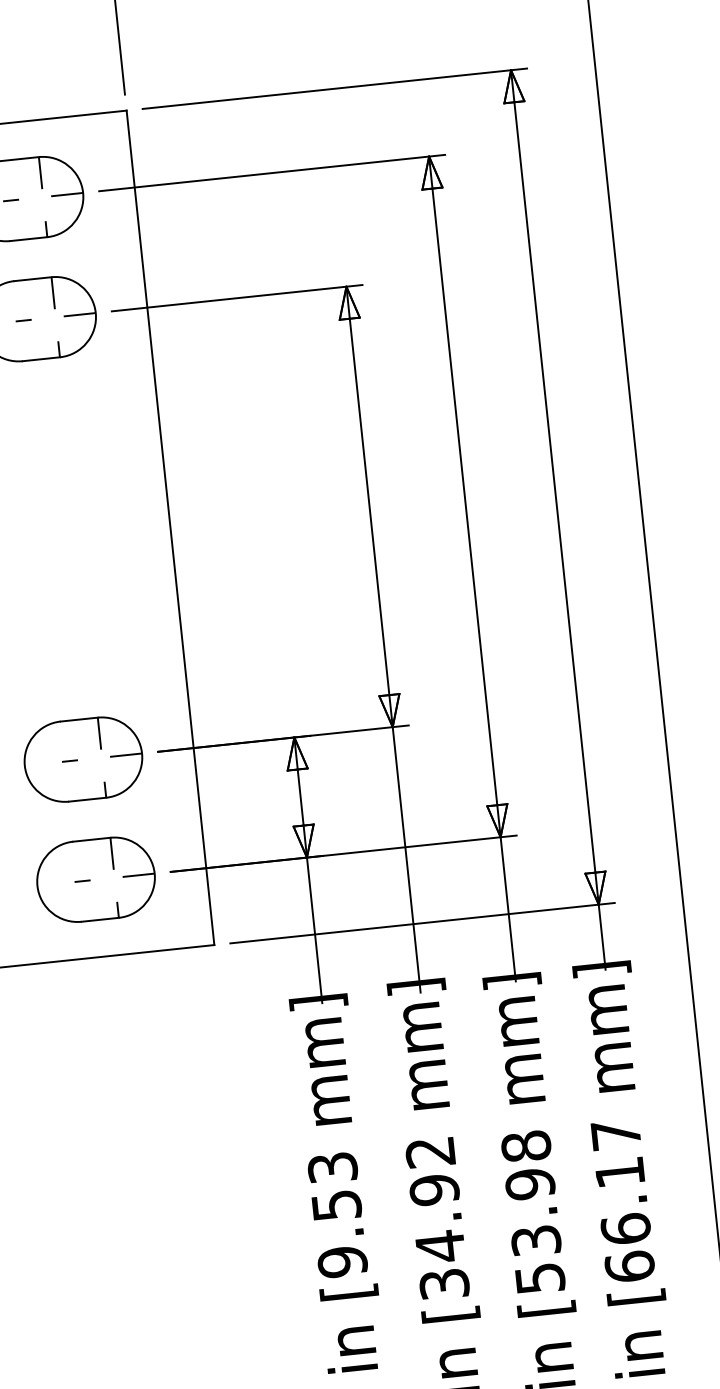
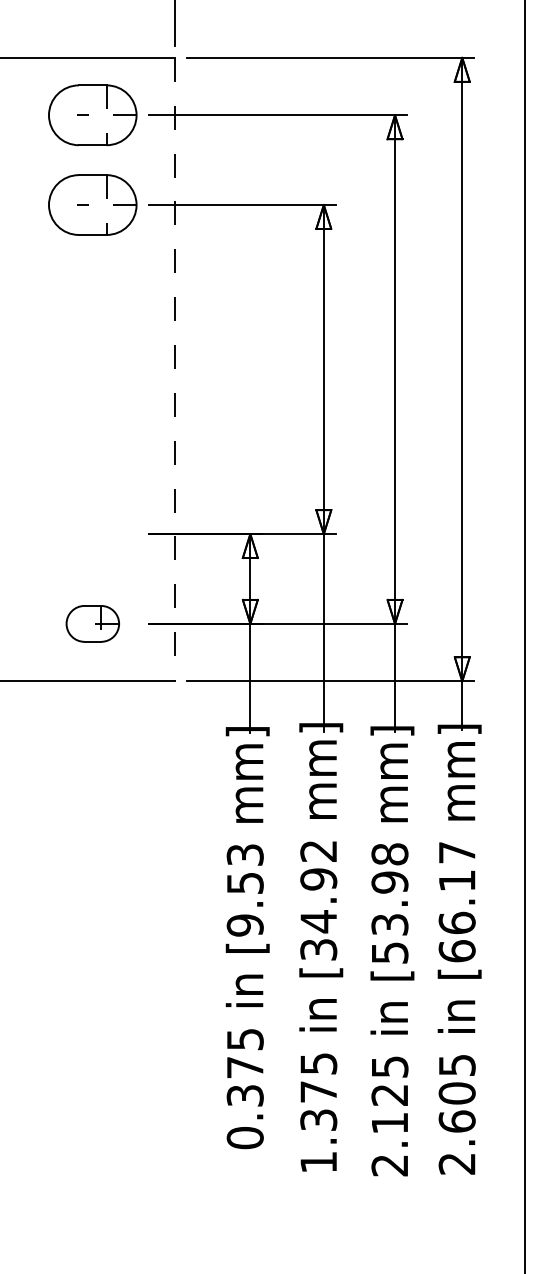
line: (171, 527) -> (175, 369), solid -> dashed
part: (82, 758) -> (92, 533), removed
part: (95, 879) -> (92, 623), size x0.6

